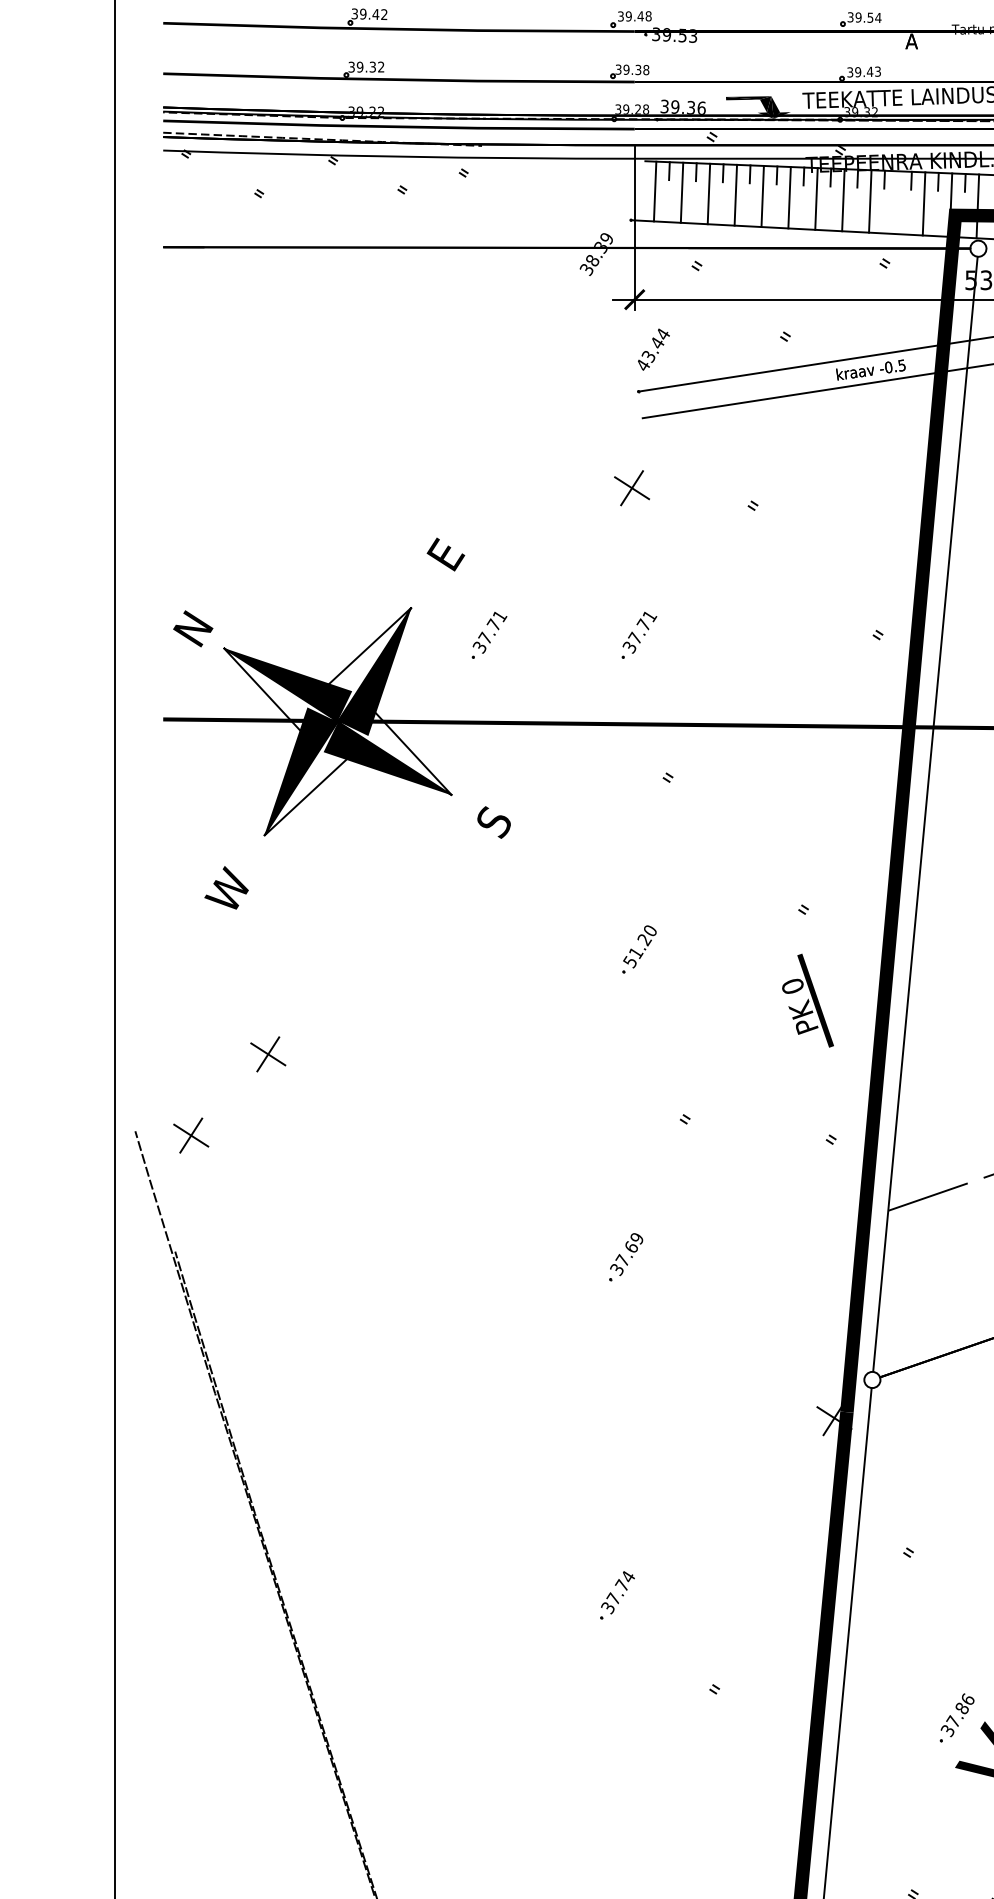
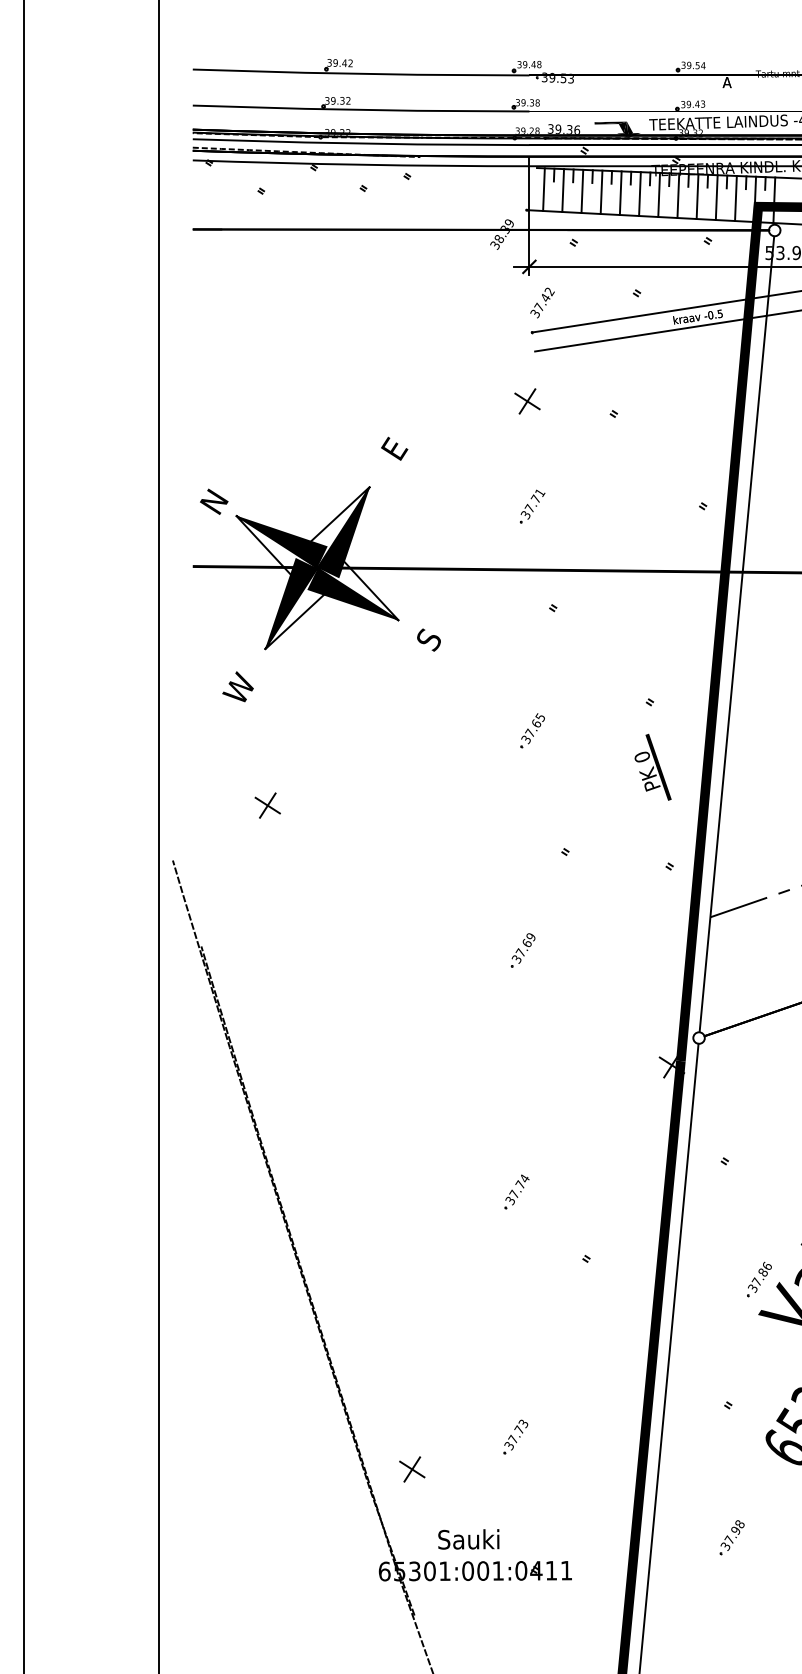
line: (896, 202) -> (716, 197), added
text: (653, 349) -> (542, 302), 43.44 -> 37.42
part: (489, 635) -> (425, 506), removed
text: (639, 944) -> (532, 727), 51.20 -> 37.65
part: (190, 1135) -> (212, 863), removed

